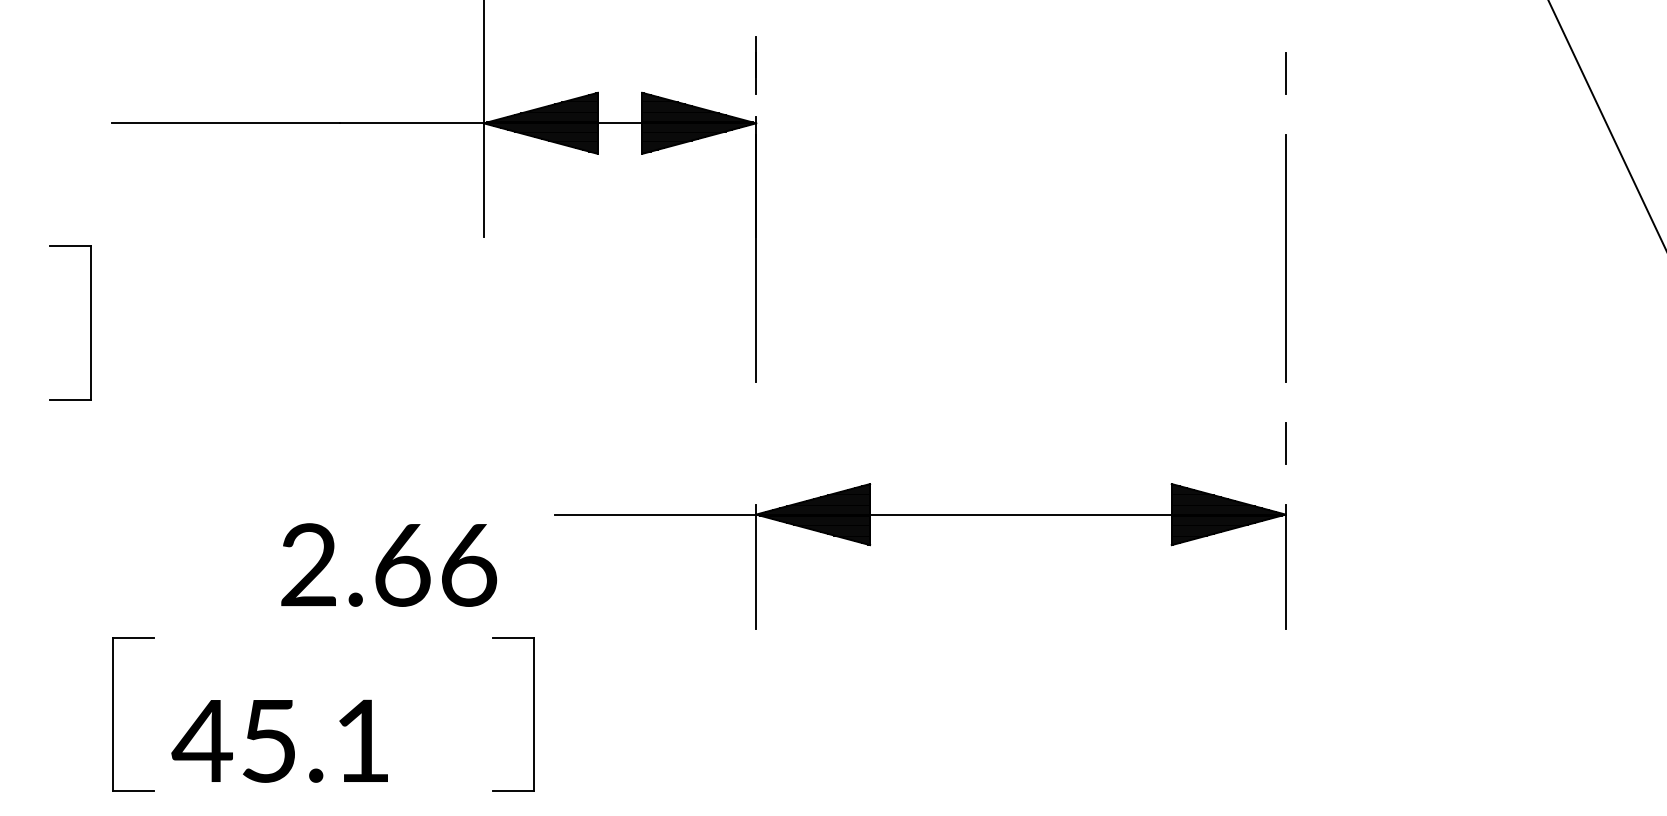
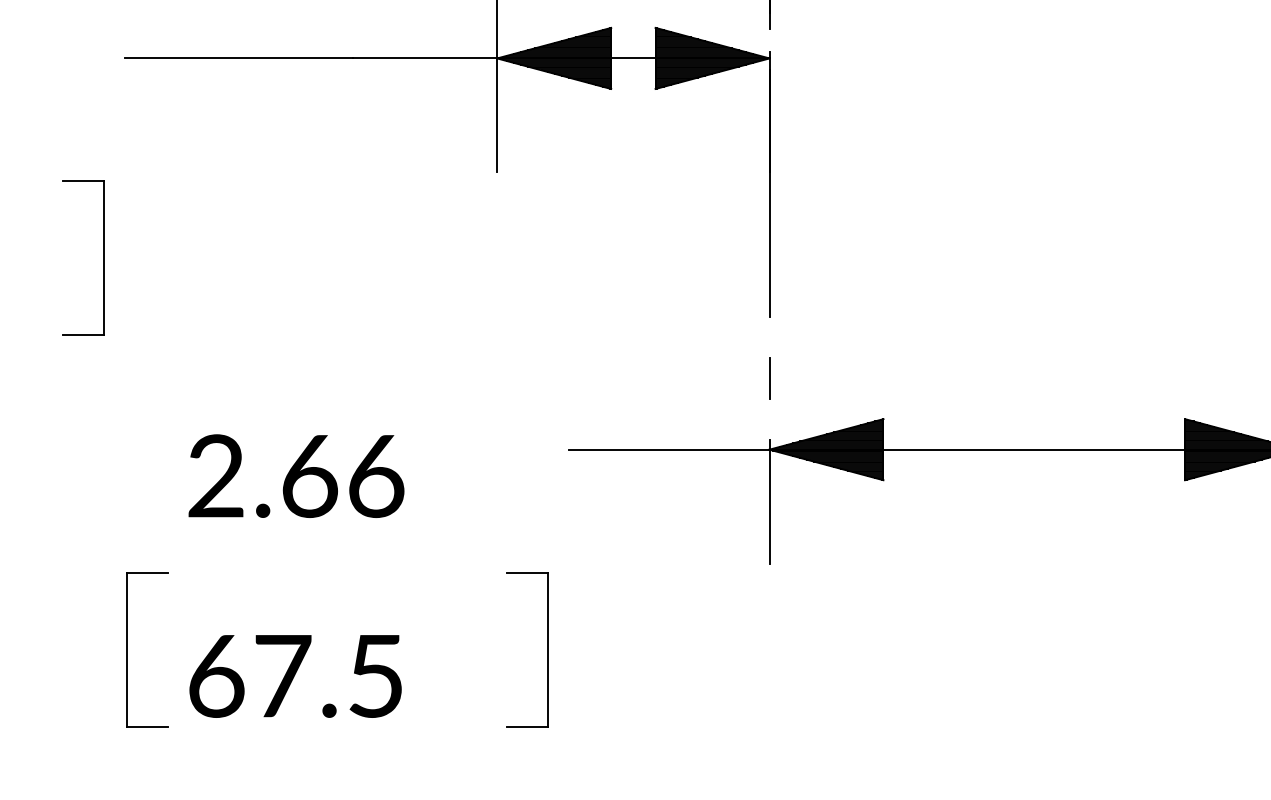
line: (756, 443) -> (769, 378), added
text: (389, 564) -> (296, 475), moved
text: (279, 740) -> (292, 675), 45.1 -> 67.5

